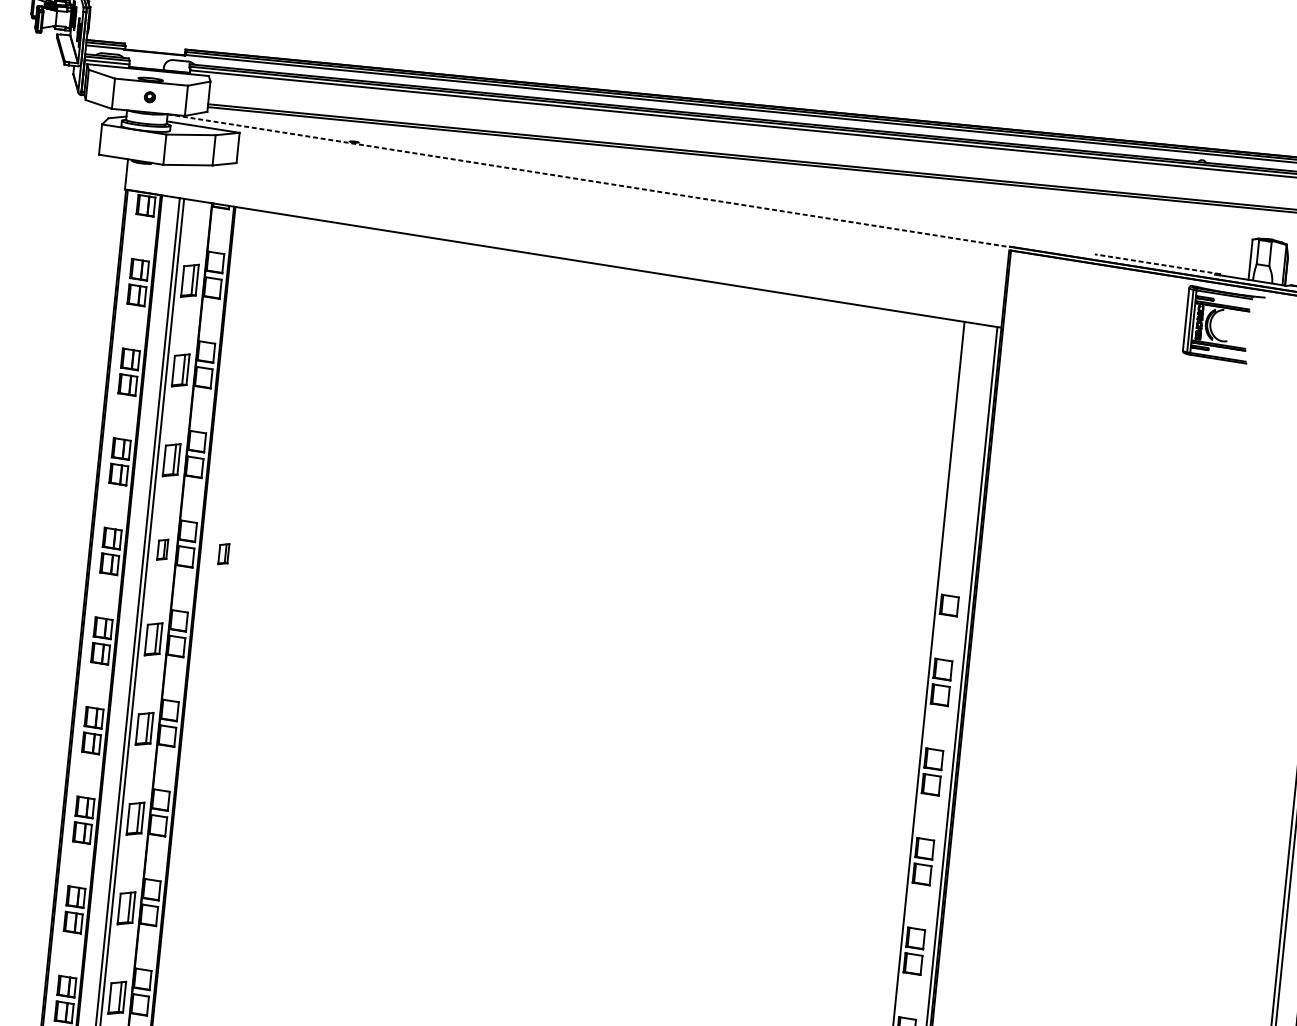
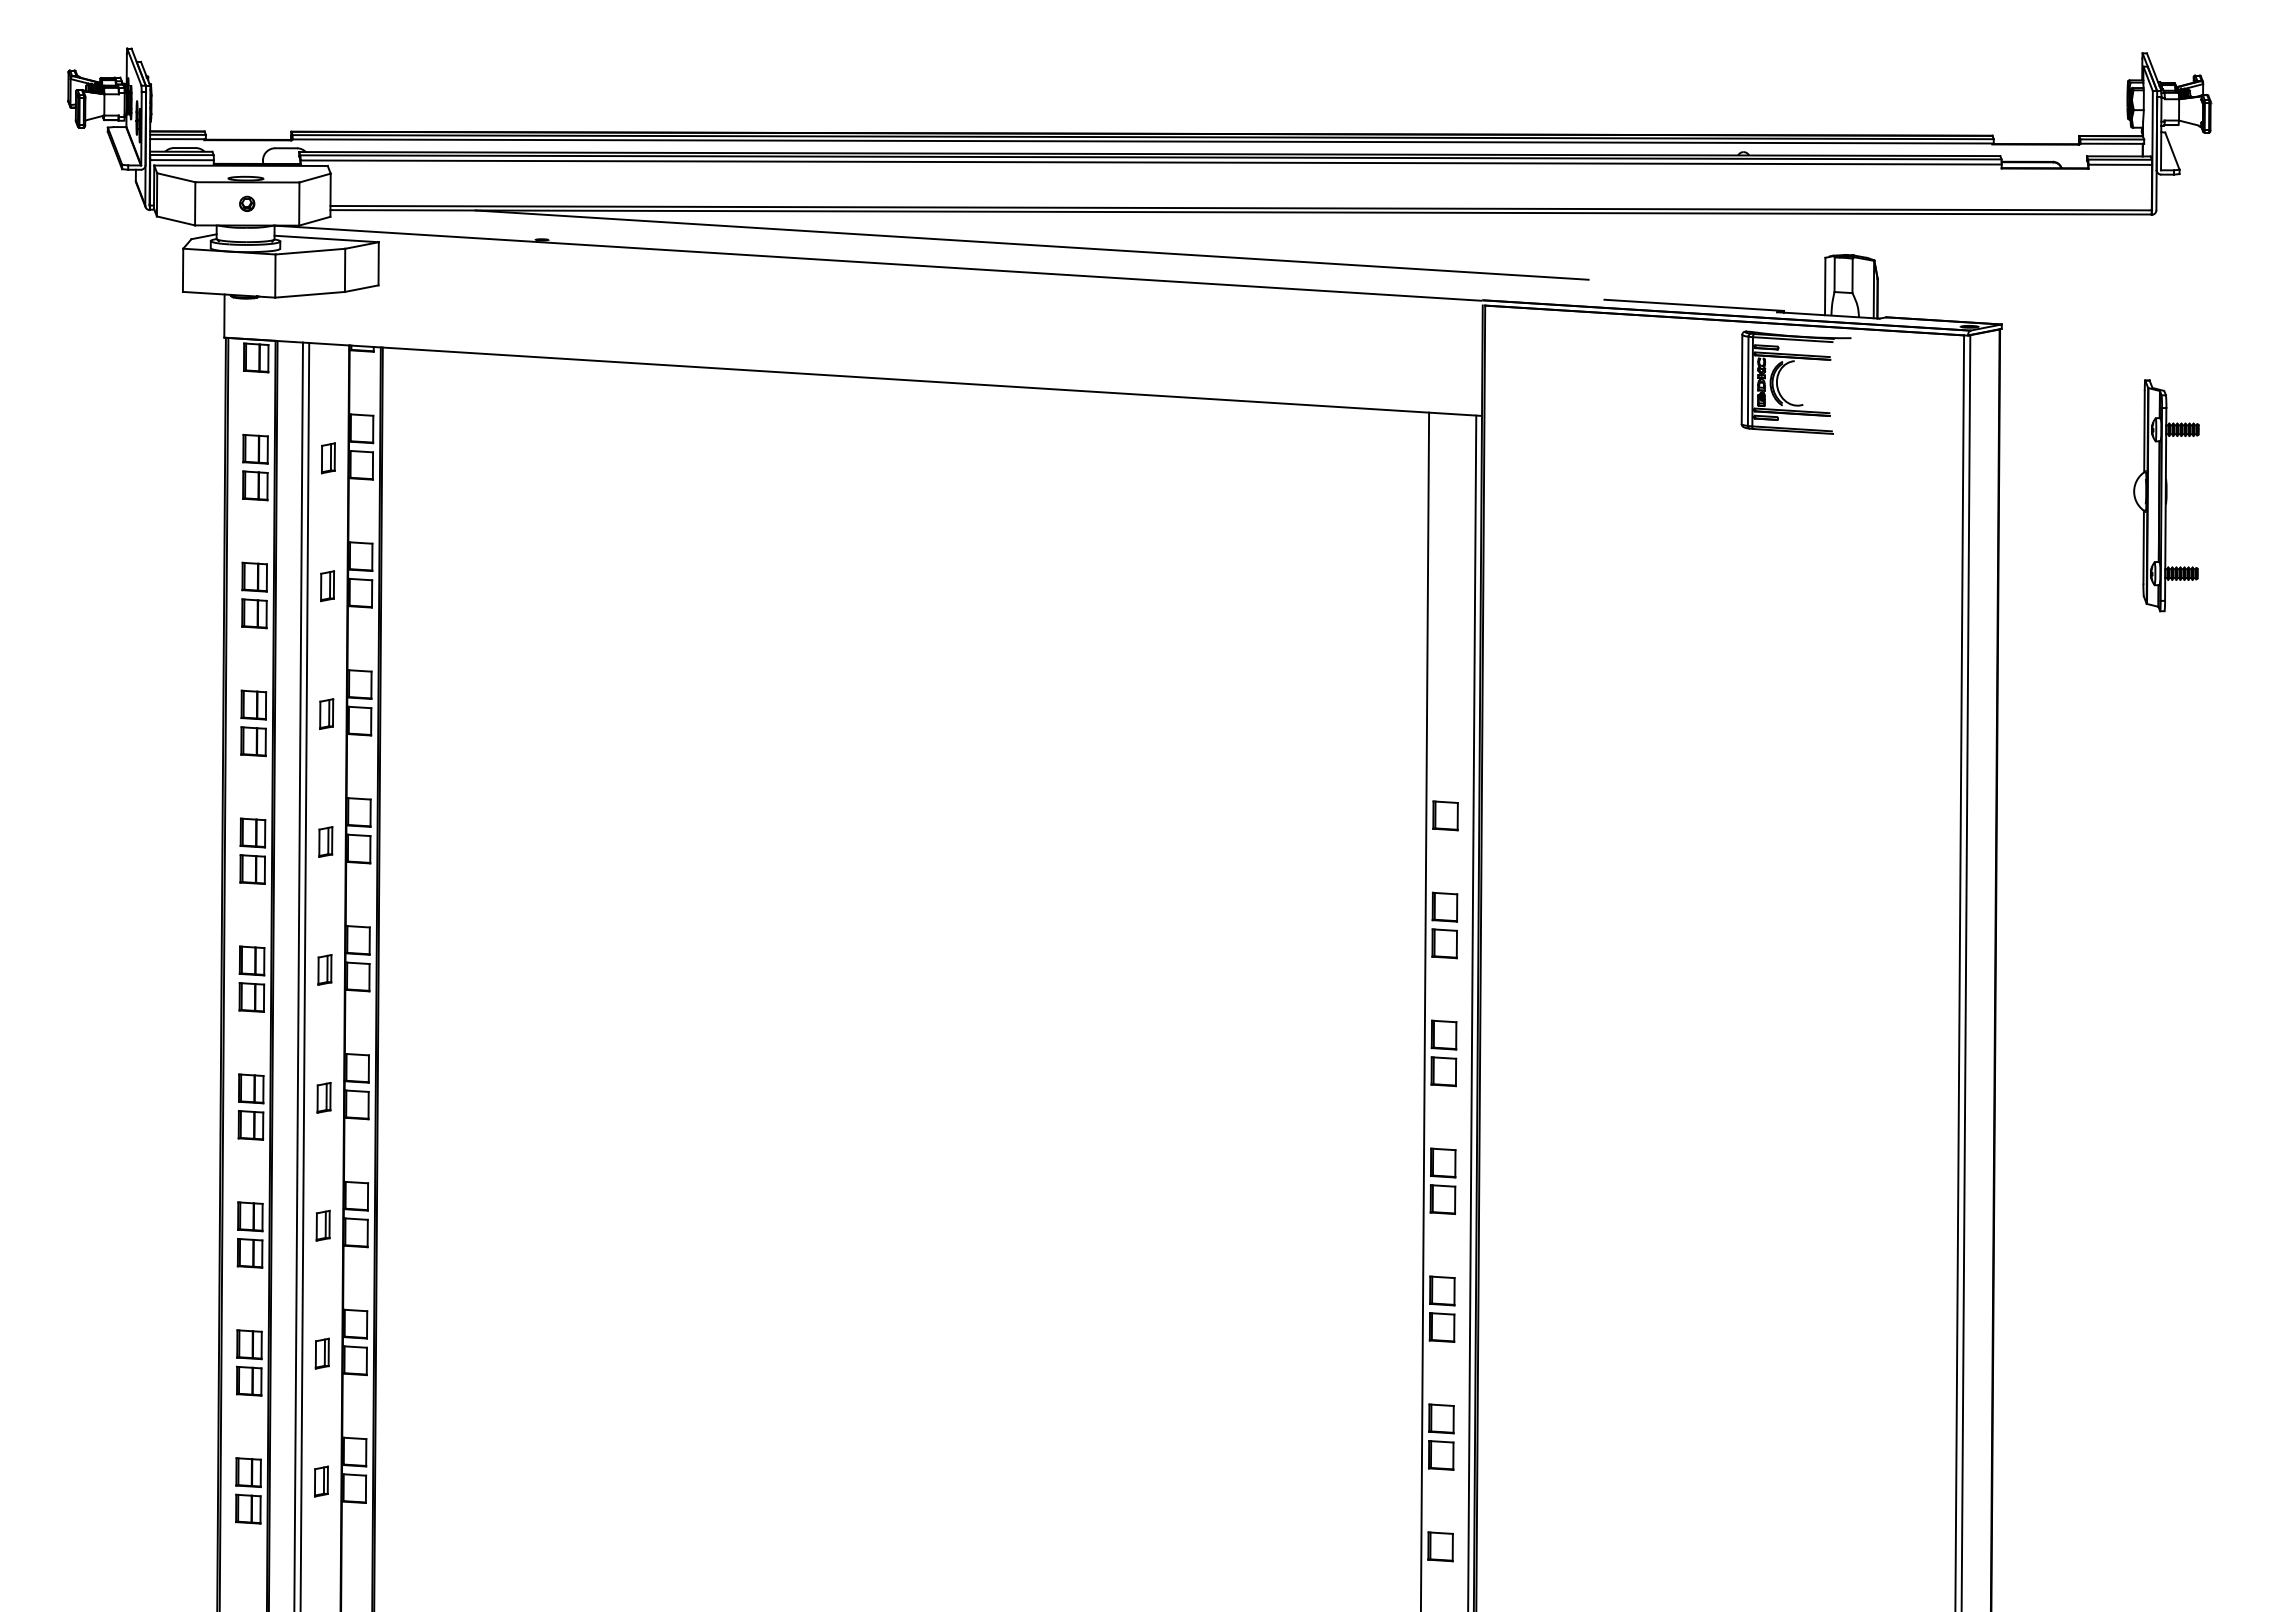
line: (696, 177) -> (1031, 244), added
line: (588, 180) -> (878, 263), dashed -> solid
line: (1157, 264) -> (1694, 305), dashed -> solid
part: (190, 281) -> (328, 458), size x0.62
part: (180, 370) -> (327, 586), size x0.62
part: (171, 459) -> (326, 713), size x0.62
part: (223, 553) -> (412, 839), removed
part: (153, 639) -> (324, 969), size x0.62
part: (144, 728) -> (323, 1097), size x0.62
part: (134, 818) -> (322, 1225), size x0.62
part: (125, 908) -> (321, 1353), size x0.62
part: (117, 997) -> (321, 1481), size x0.62

